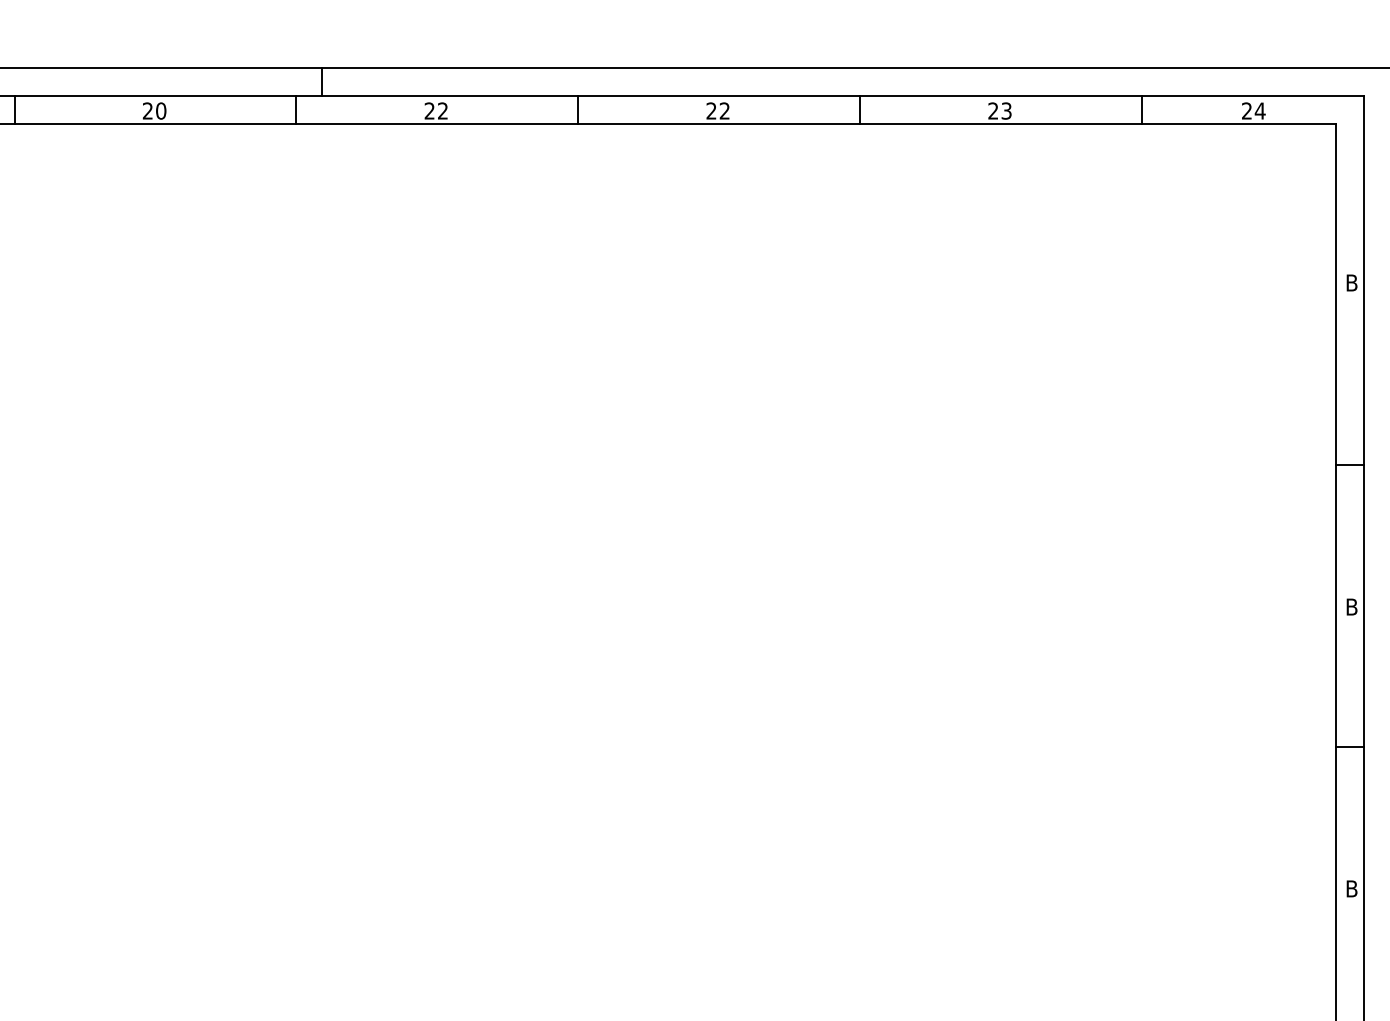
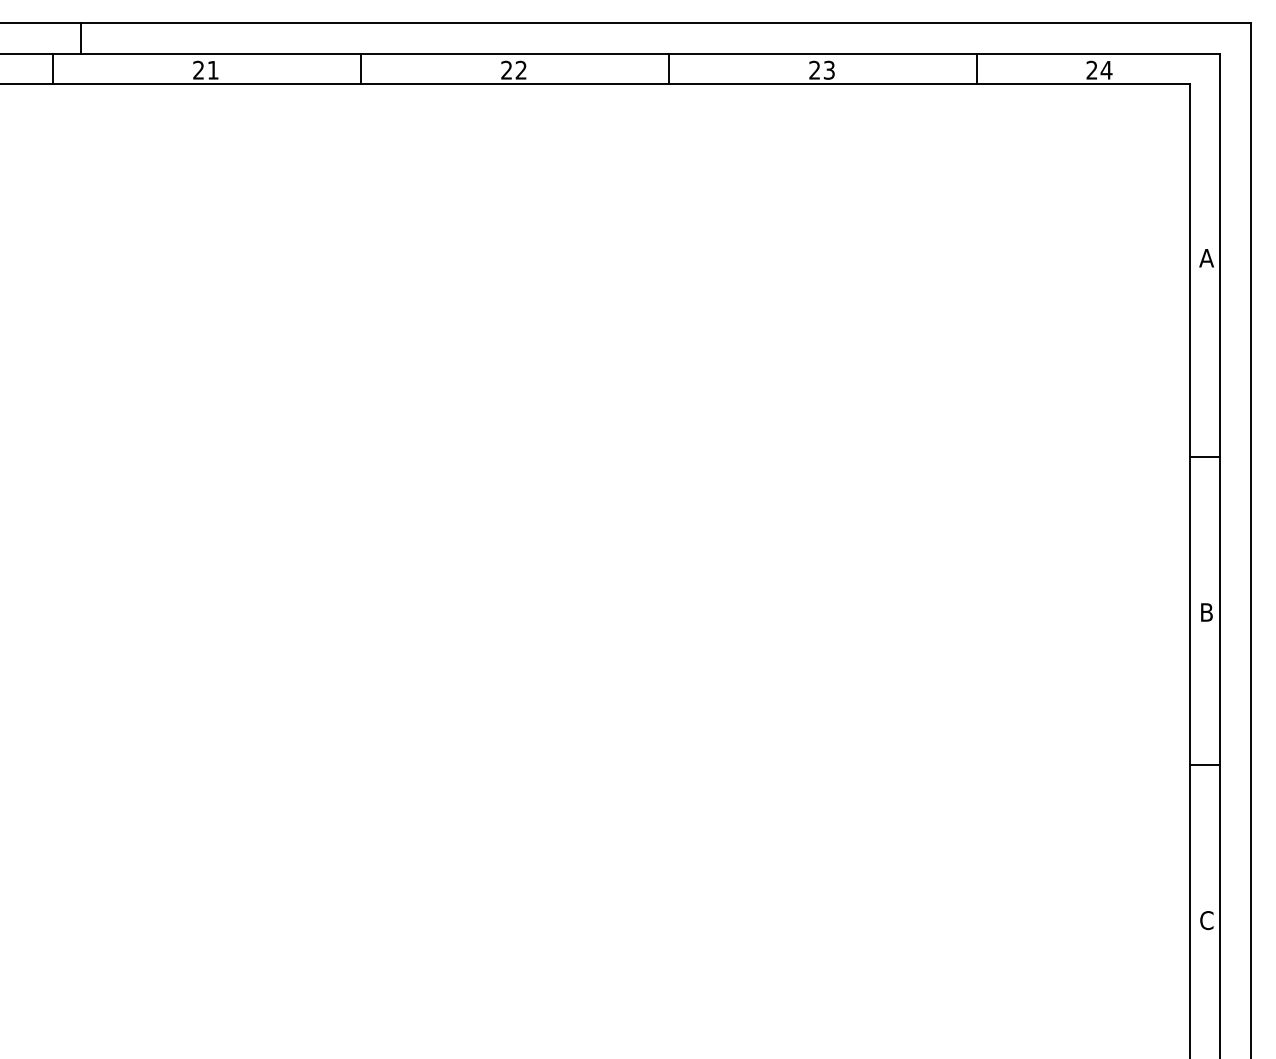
text: (442, 110) -> (212, 69), 22 -> 21
text: (1351, 282) -> (1206, 257), B -> A
text: (1352, 888) -> (1207, 920), B -> C

